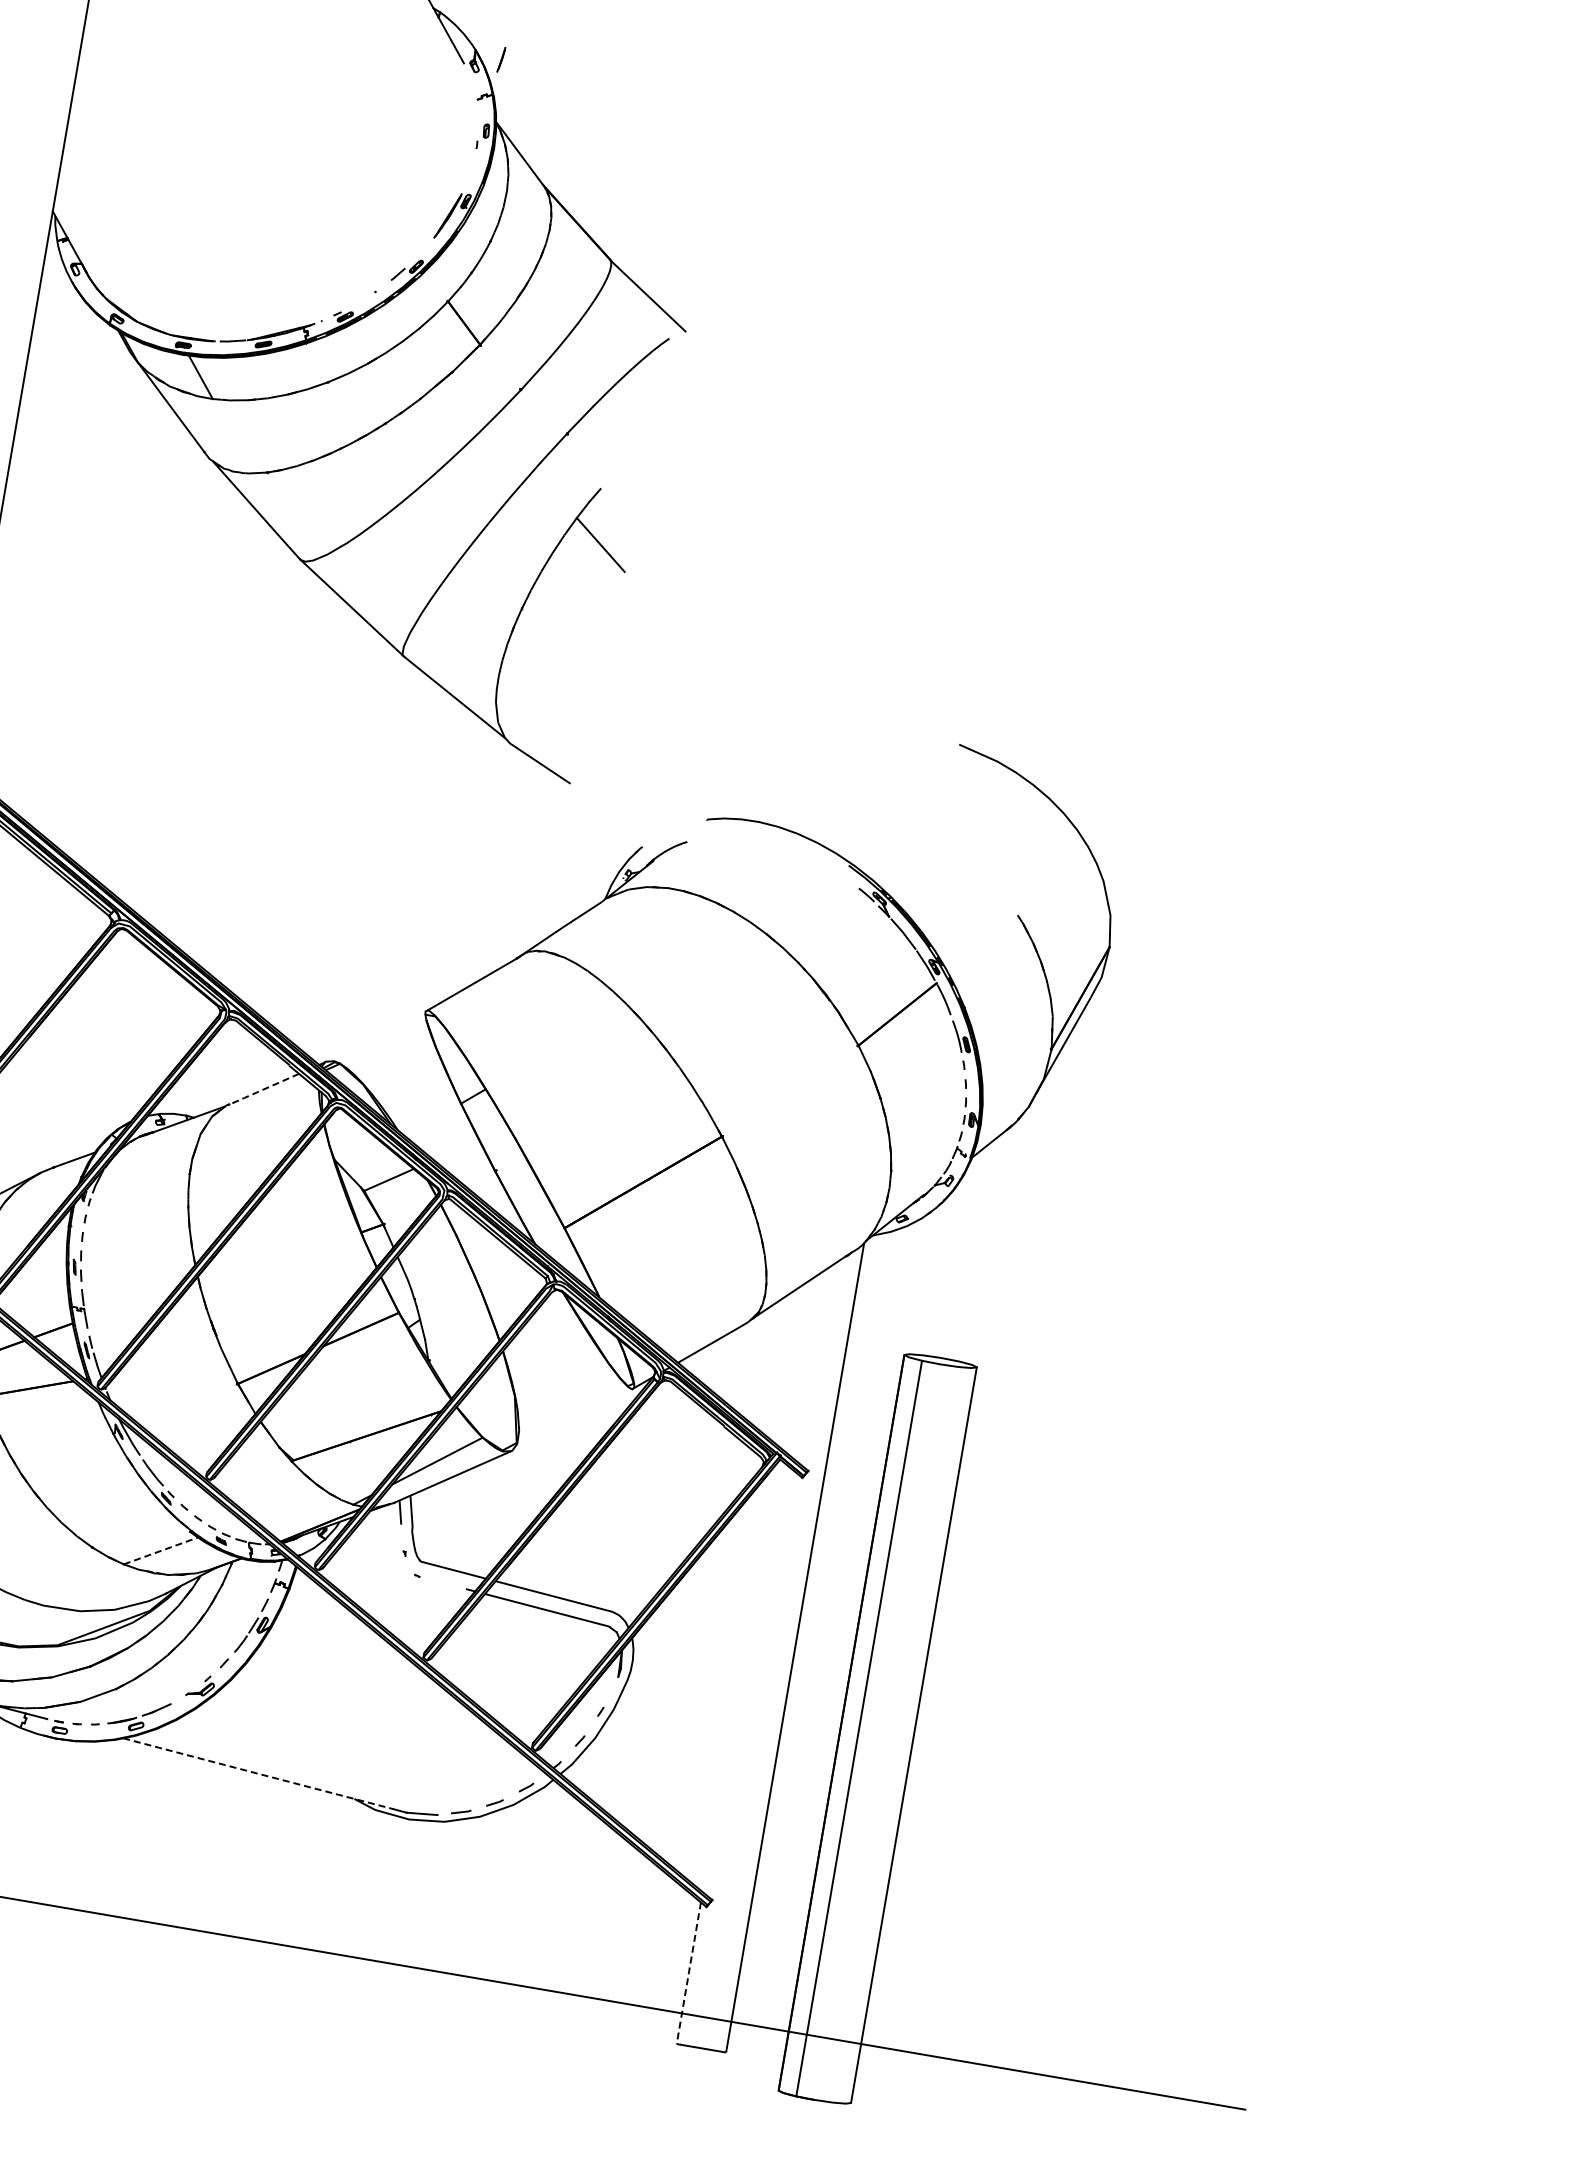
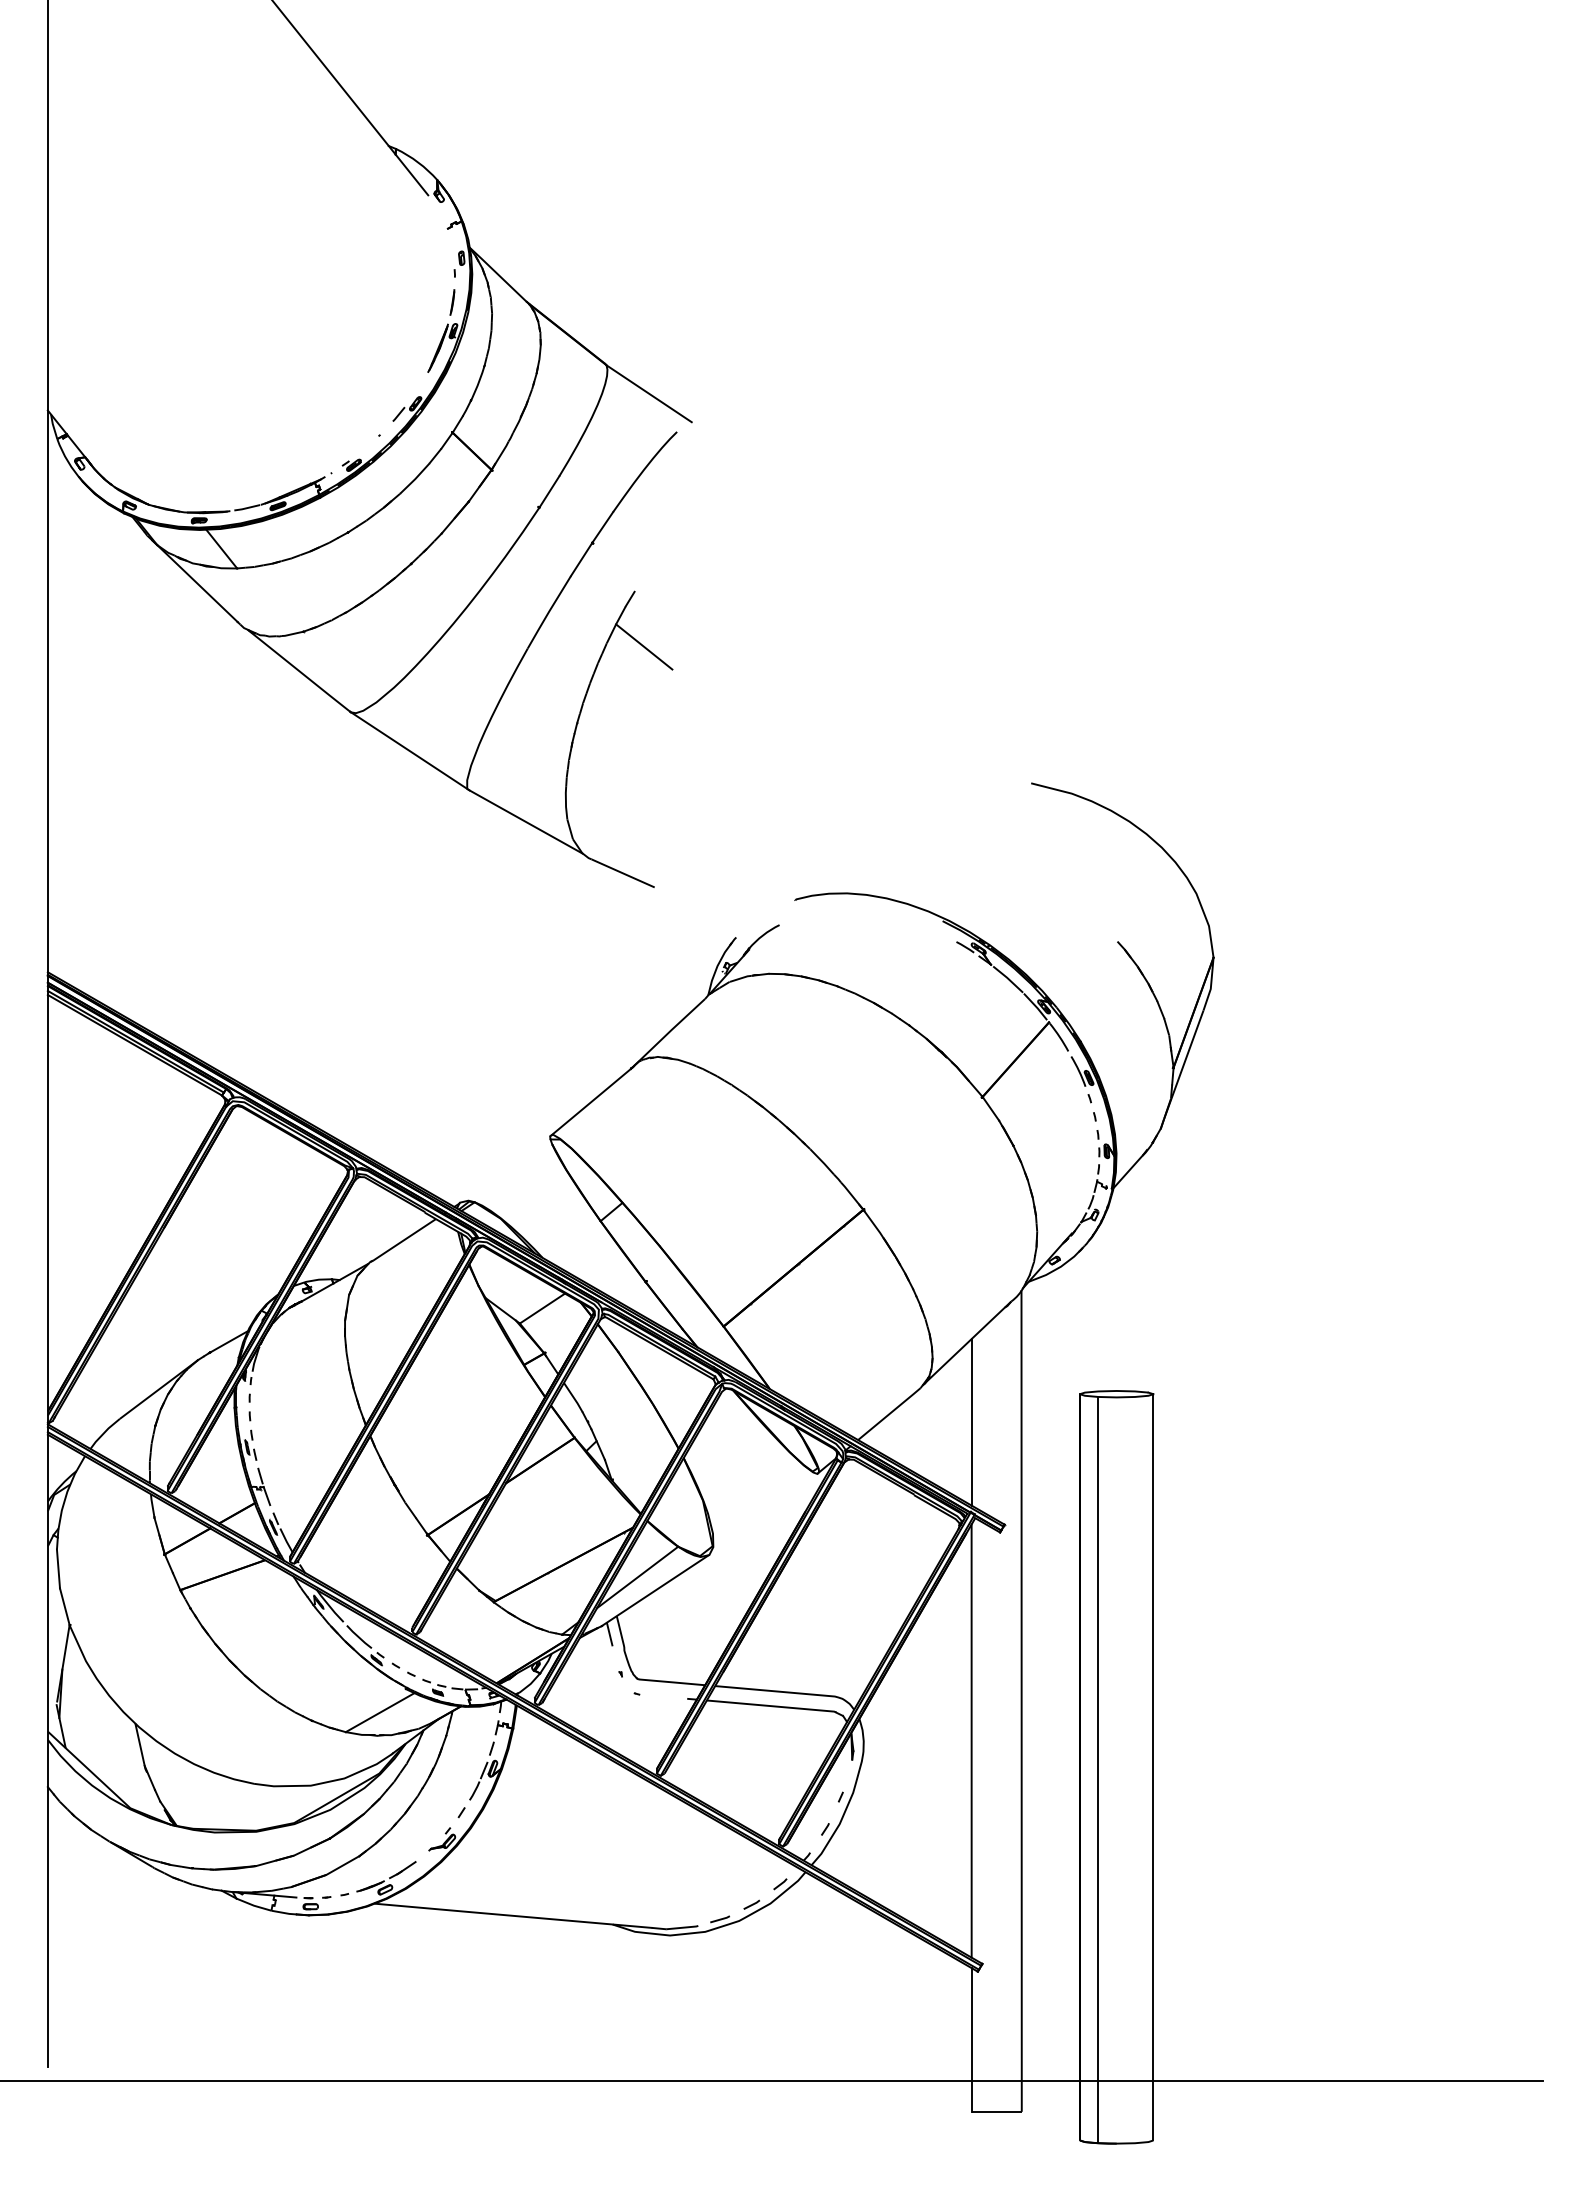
line: (501, 59) -> (452, 302), moved
line: (263, 1089) -> (403, 1240), dashed -> solid
line: (792, 1364) -> (971, 1422), added
line: (161, 1550) -> (380, 1712), dashed -> solid
line: (739, 1678) -> (971, 1740), added
line: (258, 1773) -> (513, 1915), dashed -> solid
line: (688, 1972) -> (971, 2039), dashed -> solid

